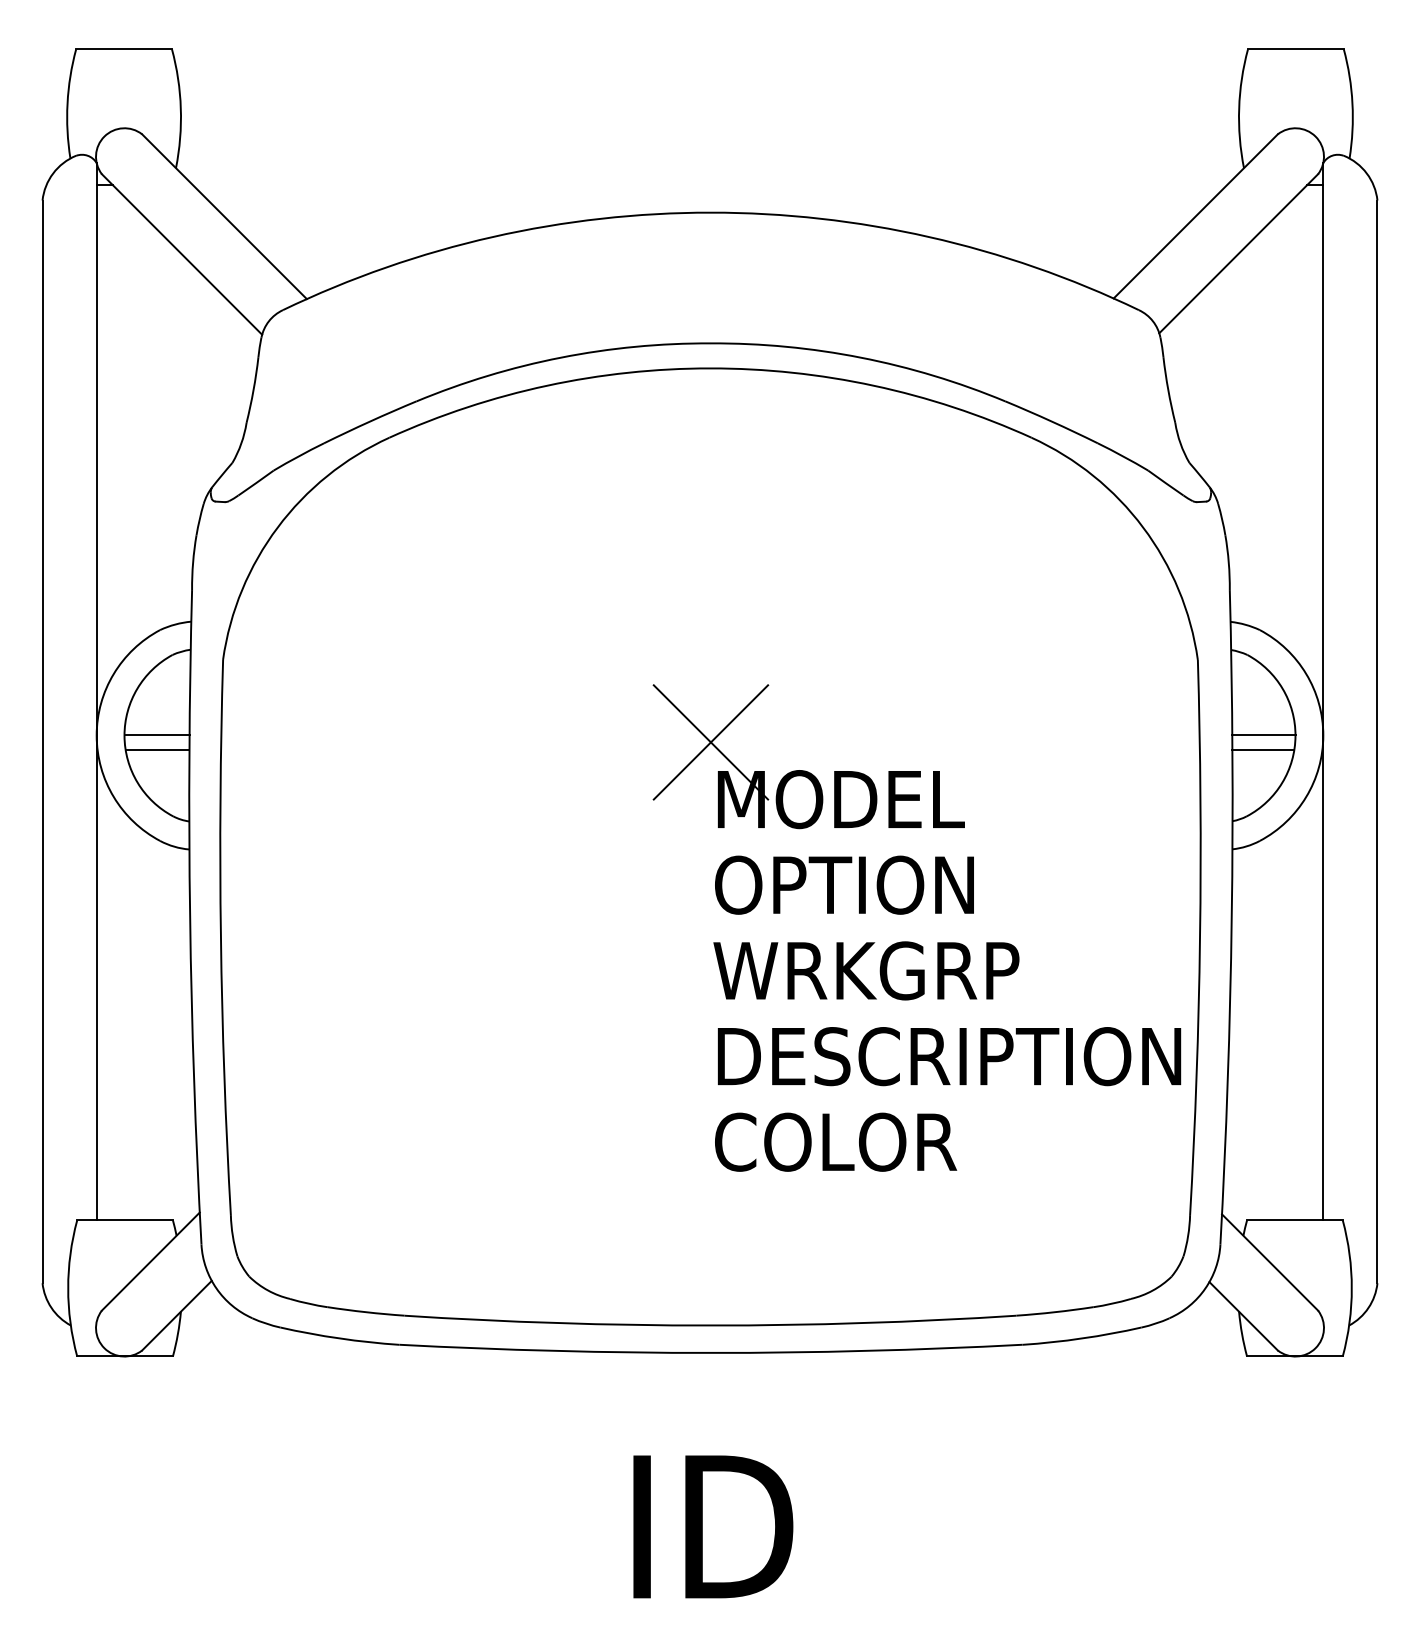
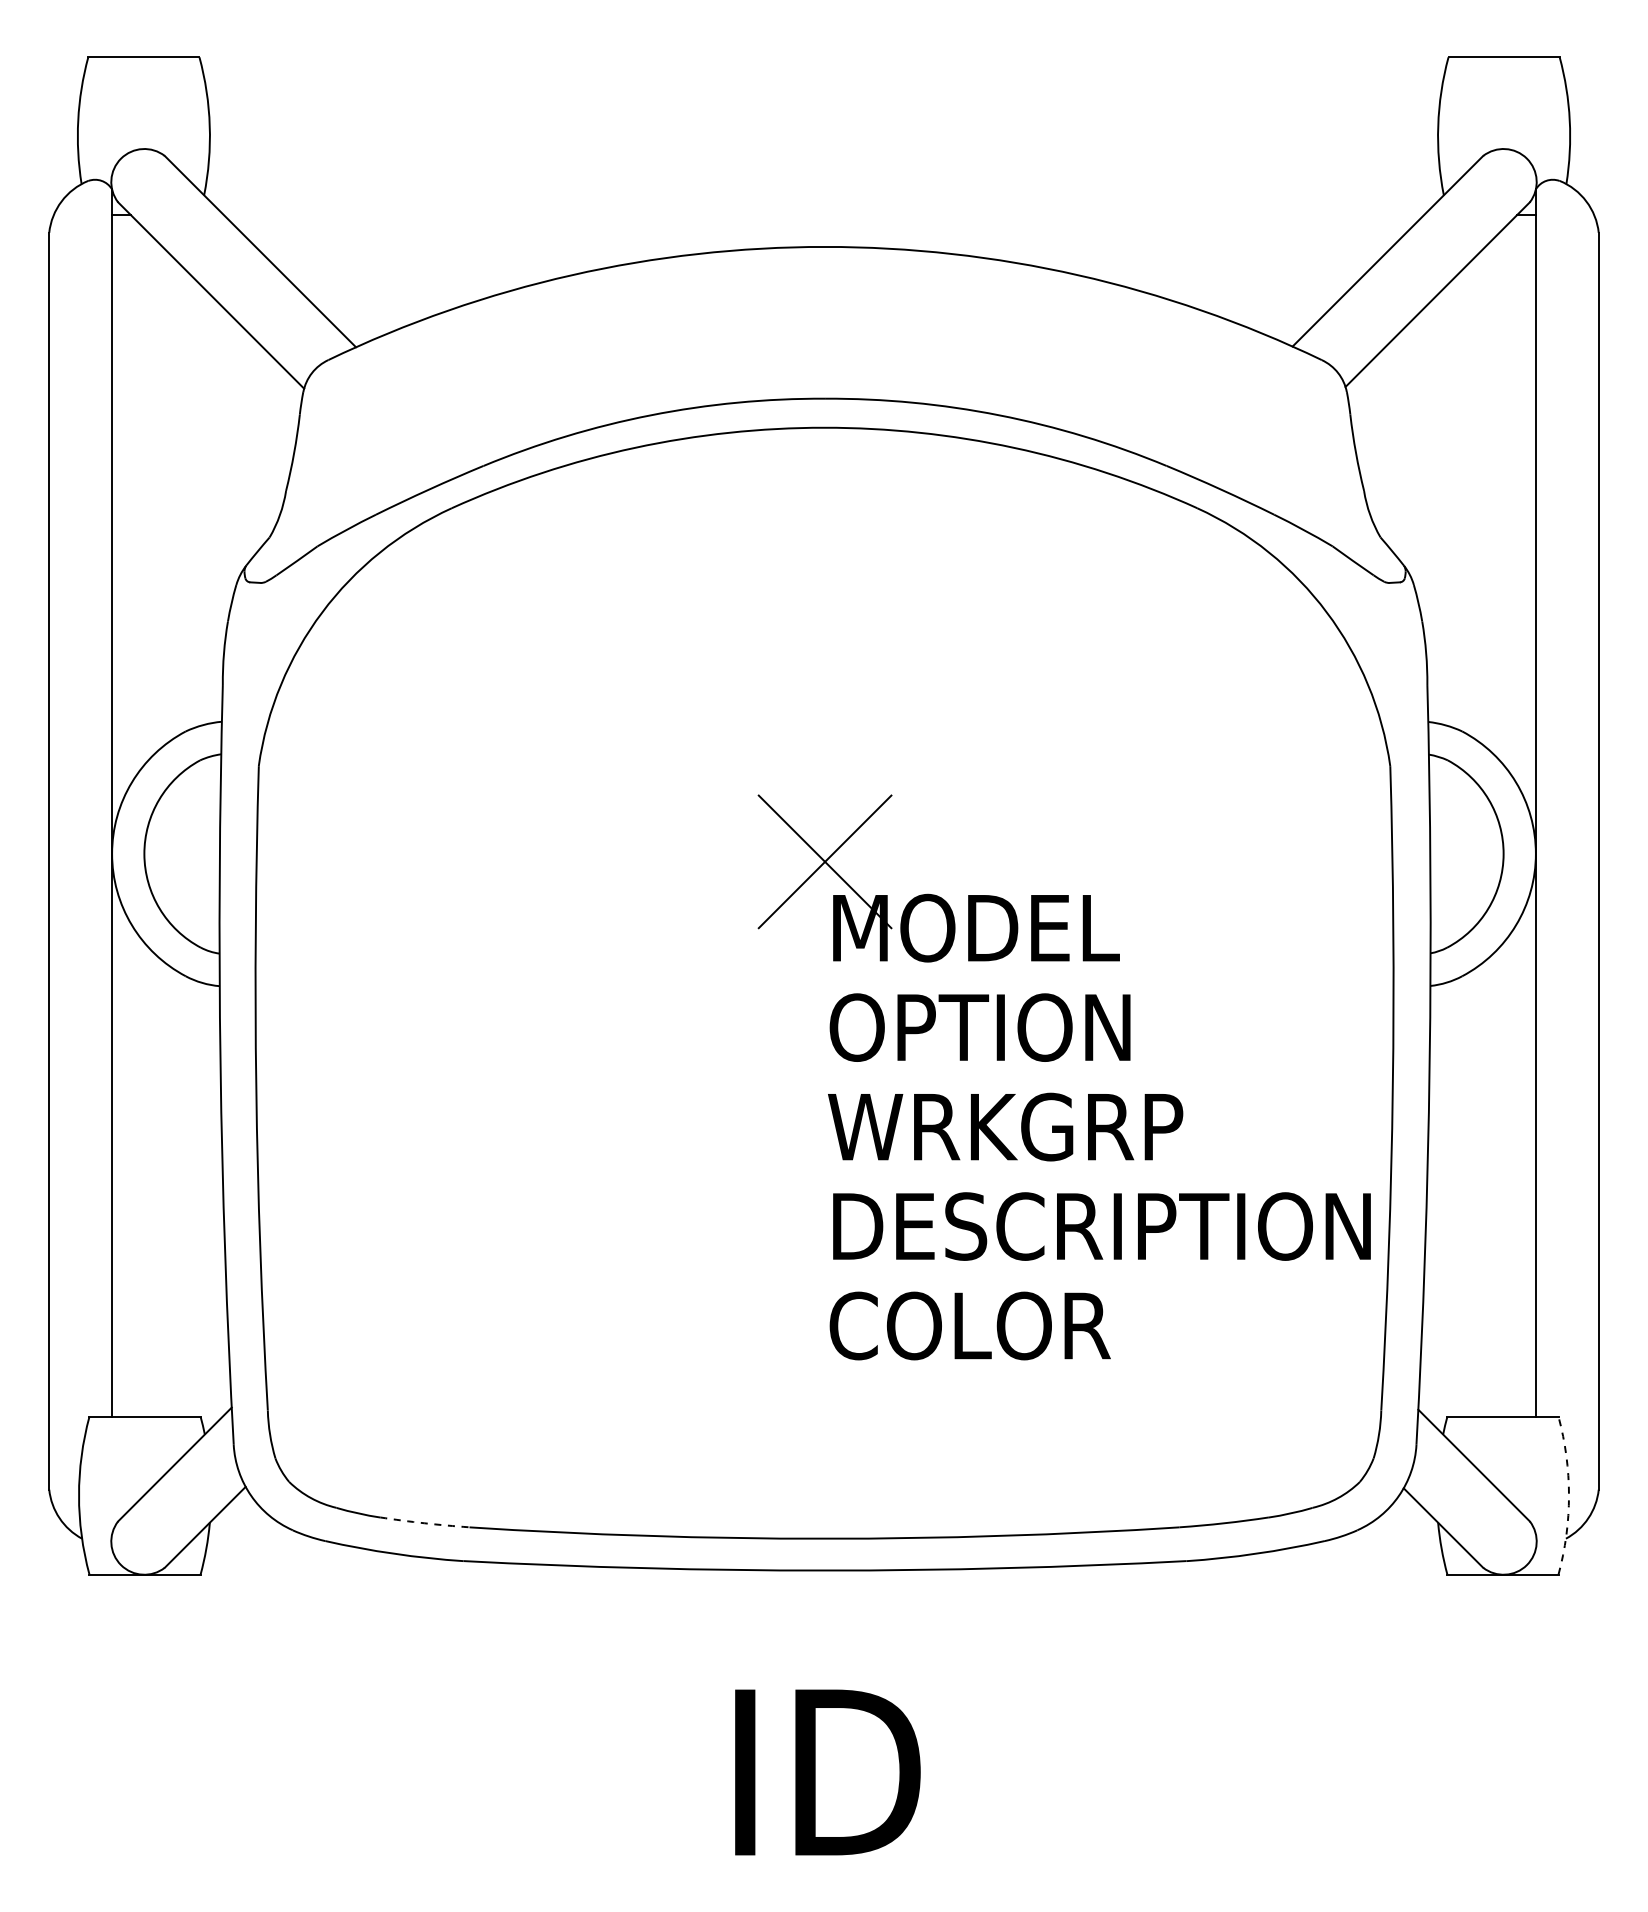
line: (156, 735) -> (181, 853), removed
line: (1263, 735) -> (1466, 853), removed
line: (157, 749) -> (182, 870), removed
line: (1263, 749) -> (1466, 870), removed
arc: (1352, 1288) -> (1569, 1495), solid -> dashed
arc: (365, 1312) -> (424, 1523), solid -> dashed

